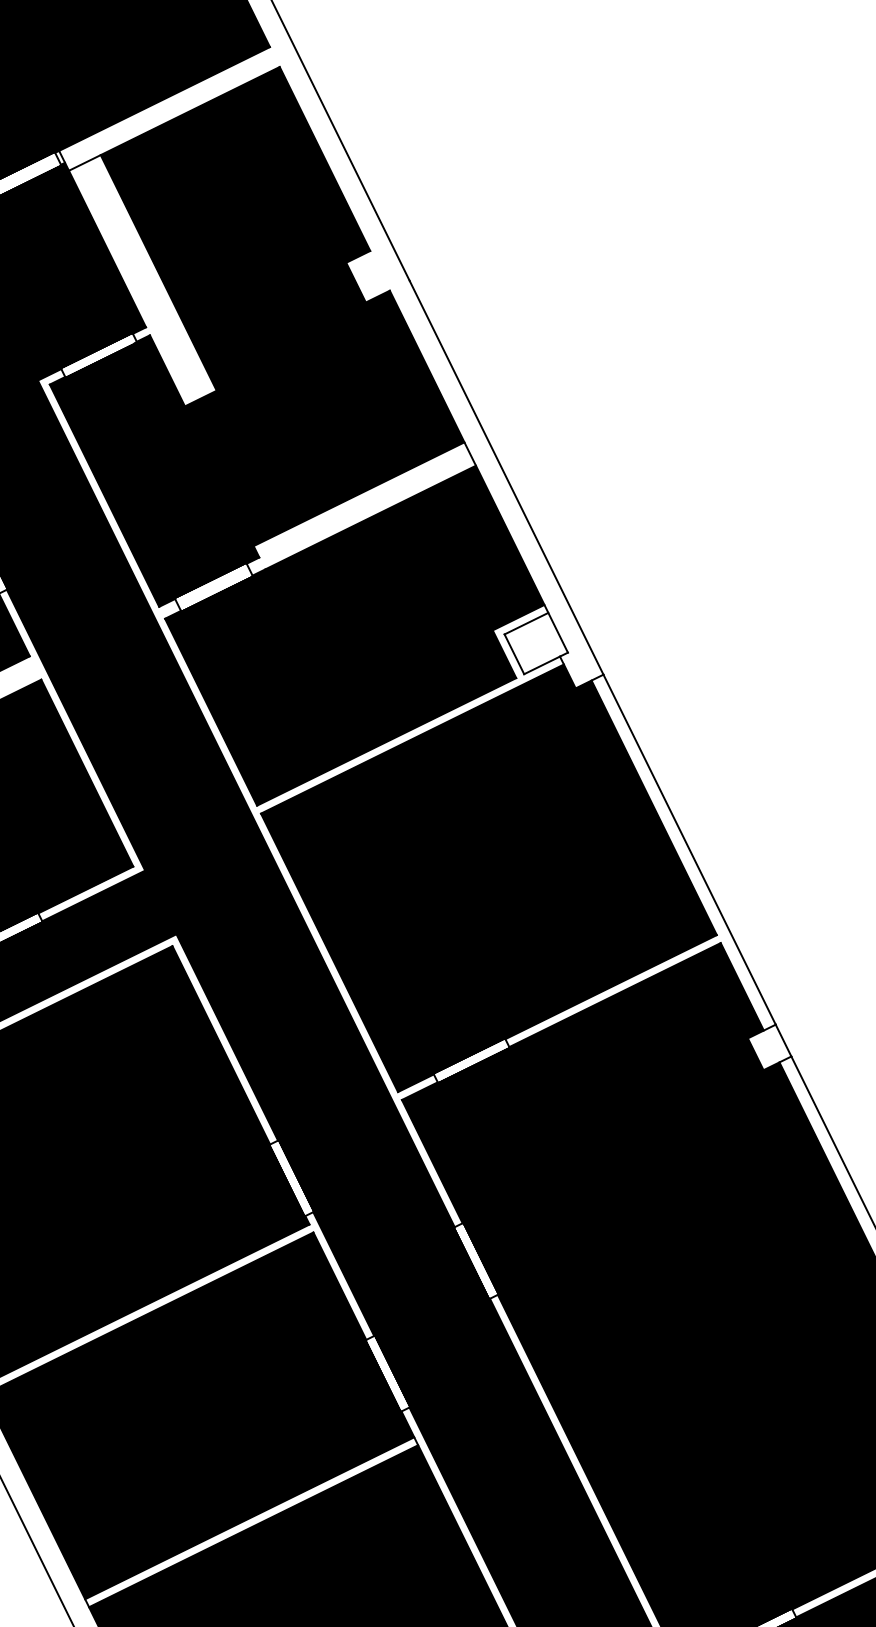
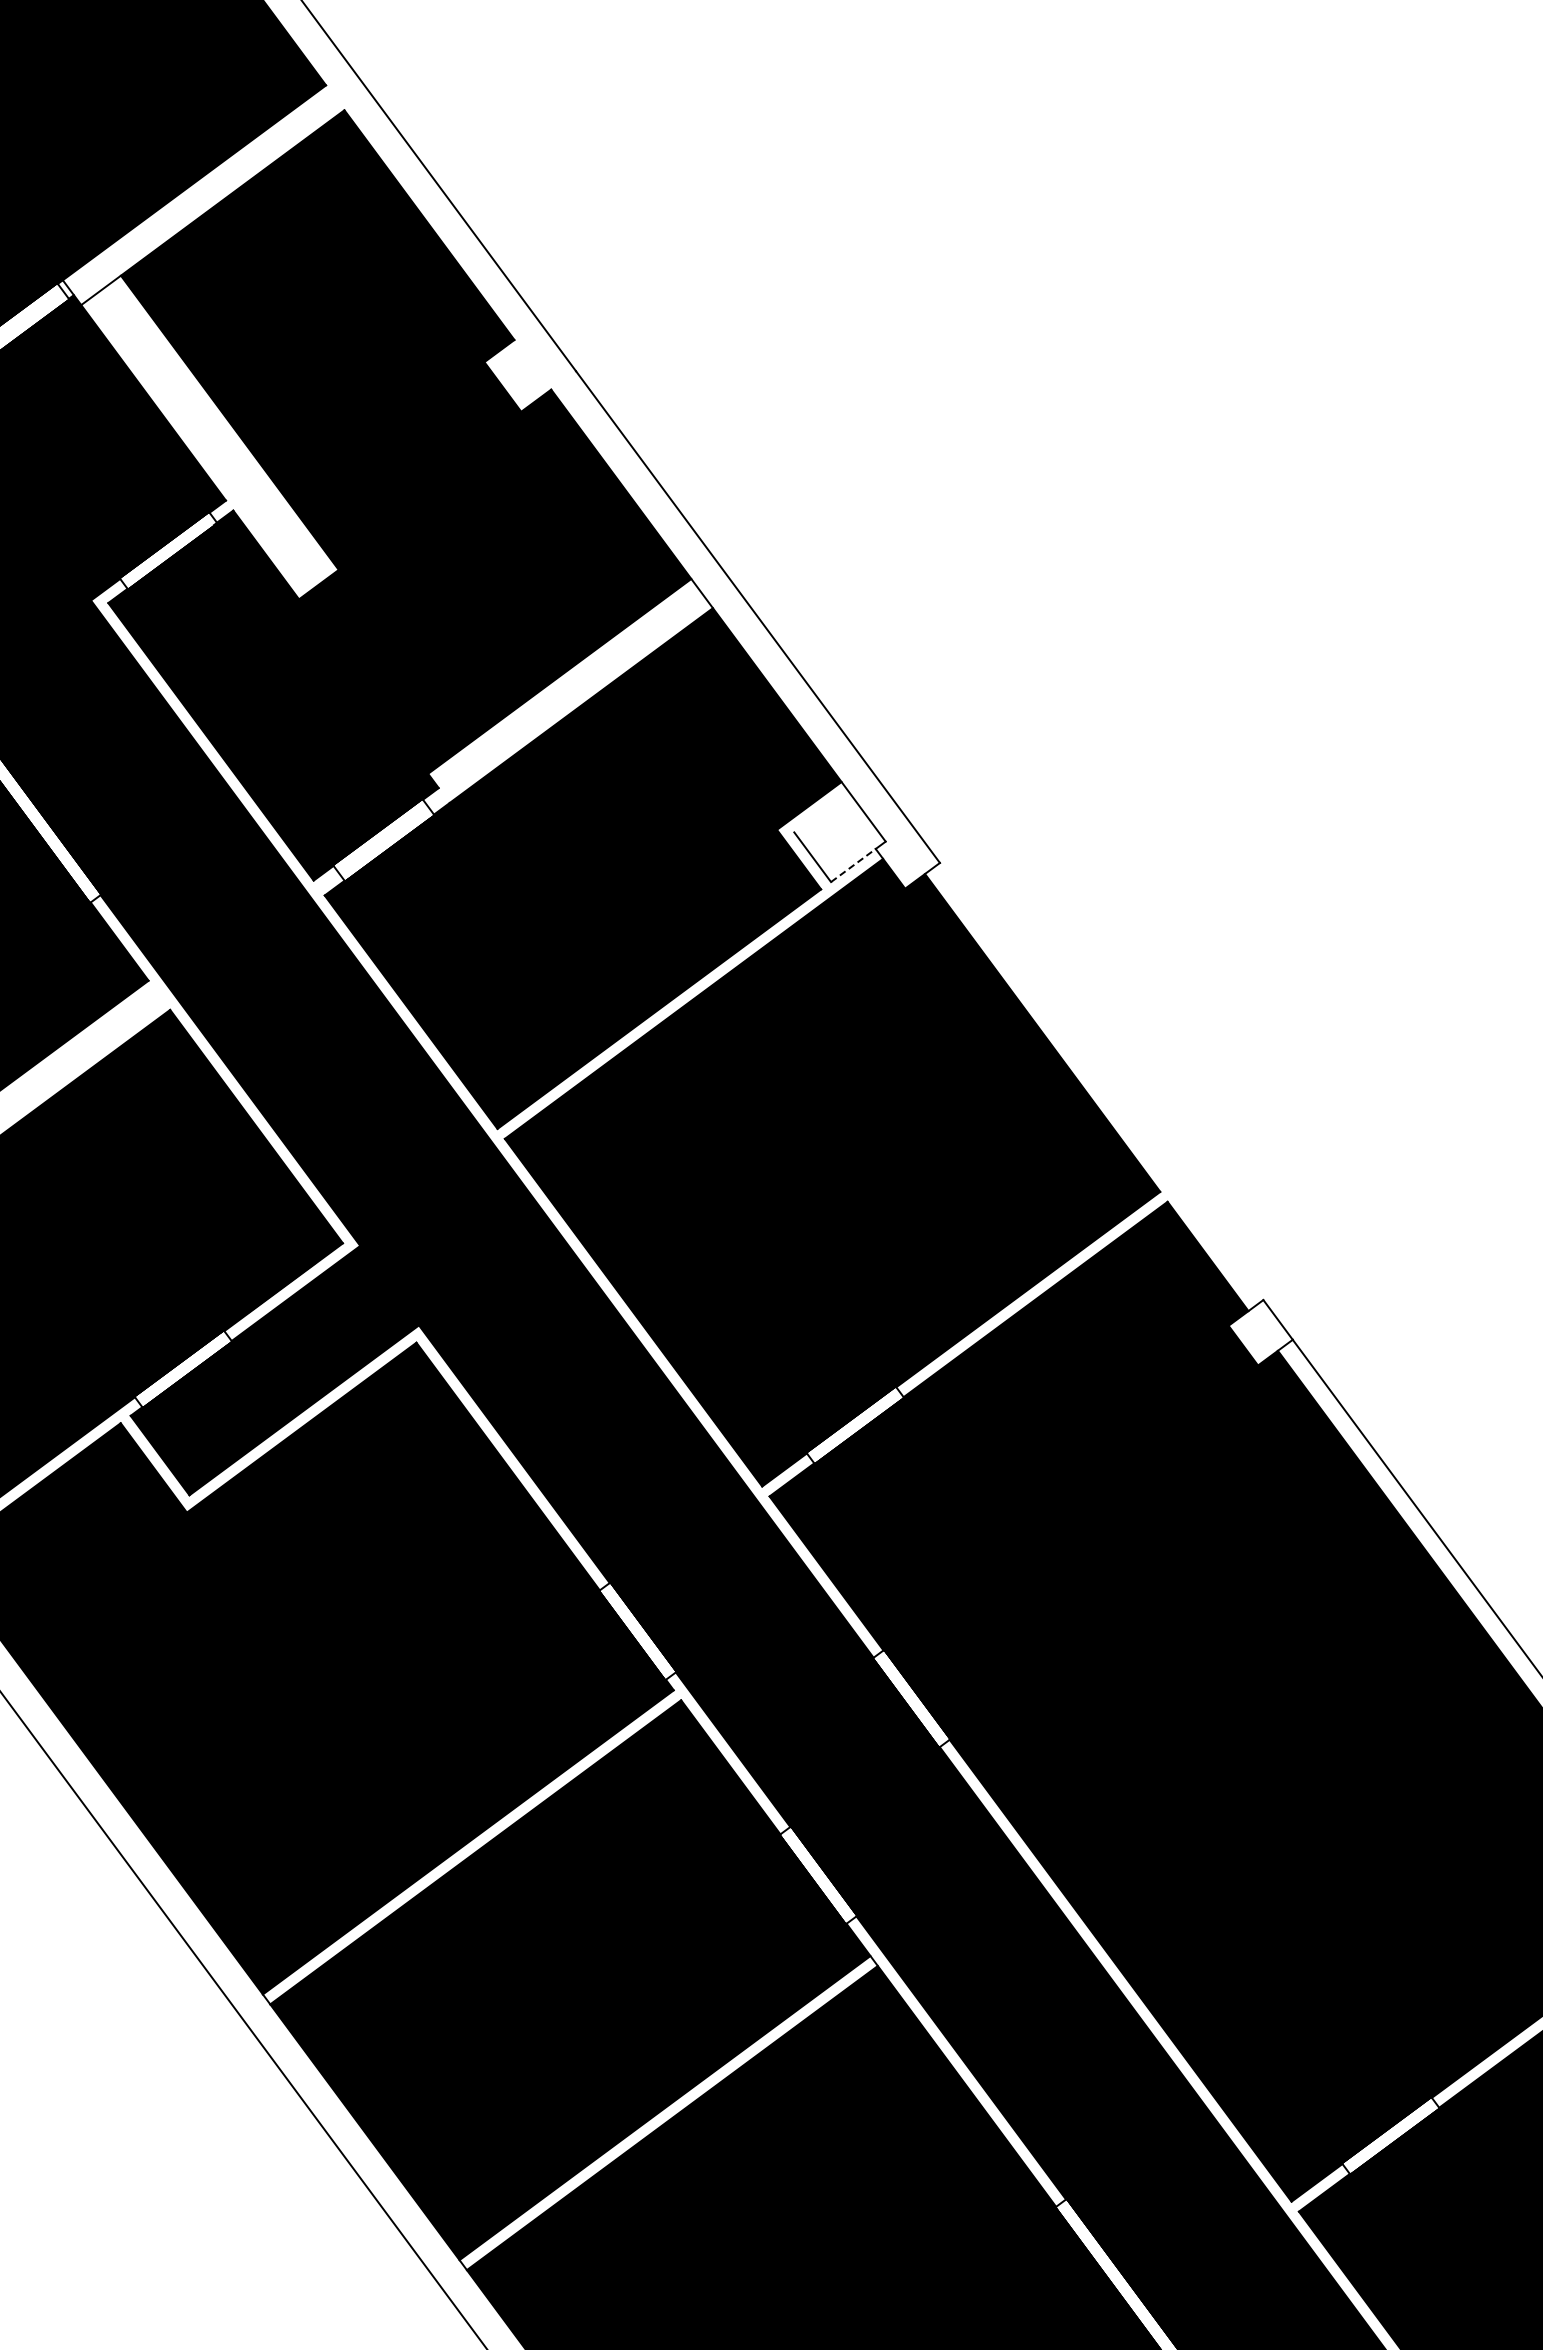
line: (526, 623) -> (821, 811), removed
line: (542, 665) -> (853, 865), solid -> dashed
line: (689, 849) -> (1101, 1081), removed

